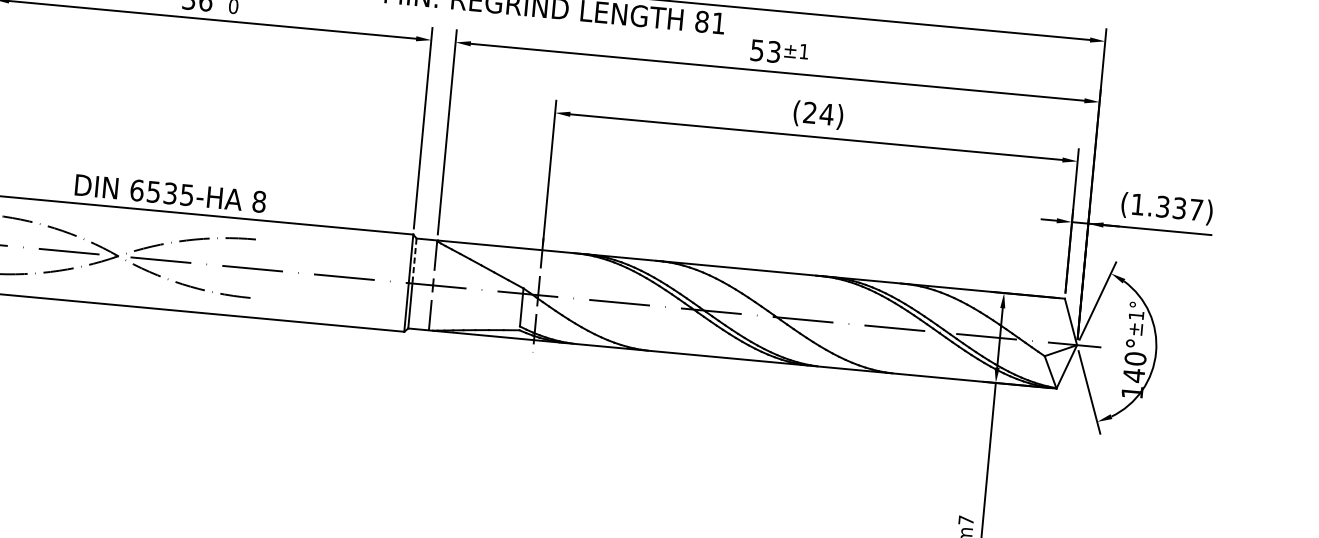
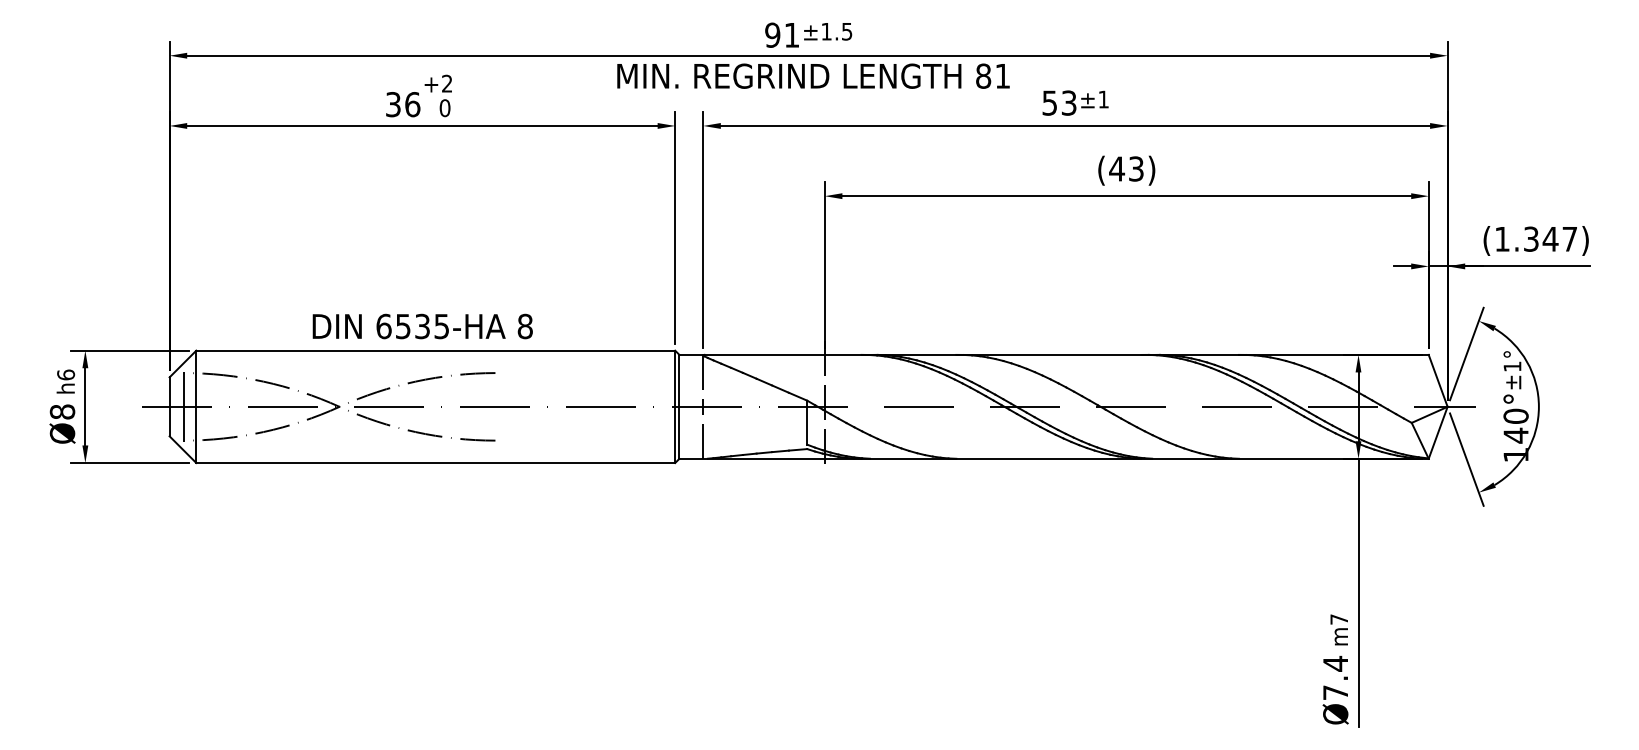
text: (818, 113) -> (1126, 168), (24) -> (43)
text: (170, 193) -> (422, 326), moved
text: (1179, 207) -> (1550, 238), (1.337) -> (1.347)
line: (414, 260) -> (679, 380), dashed -> solid

